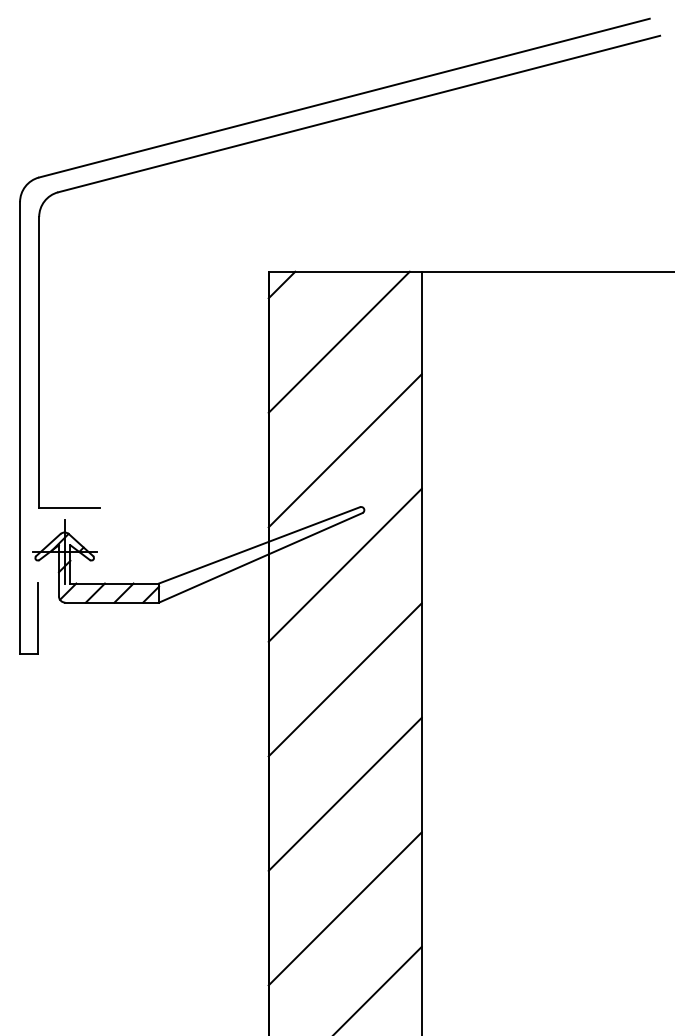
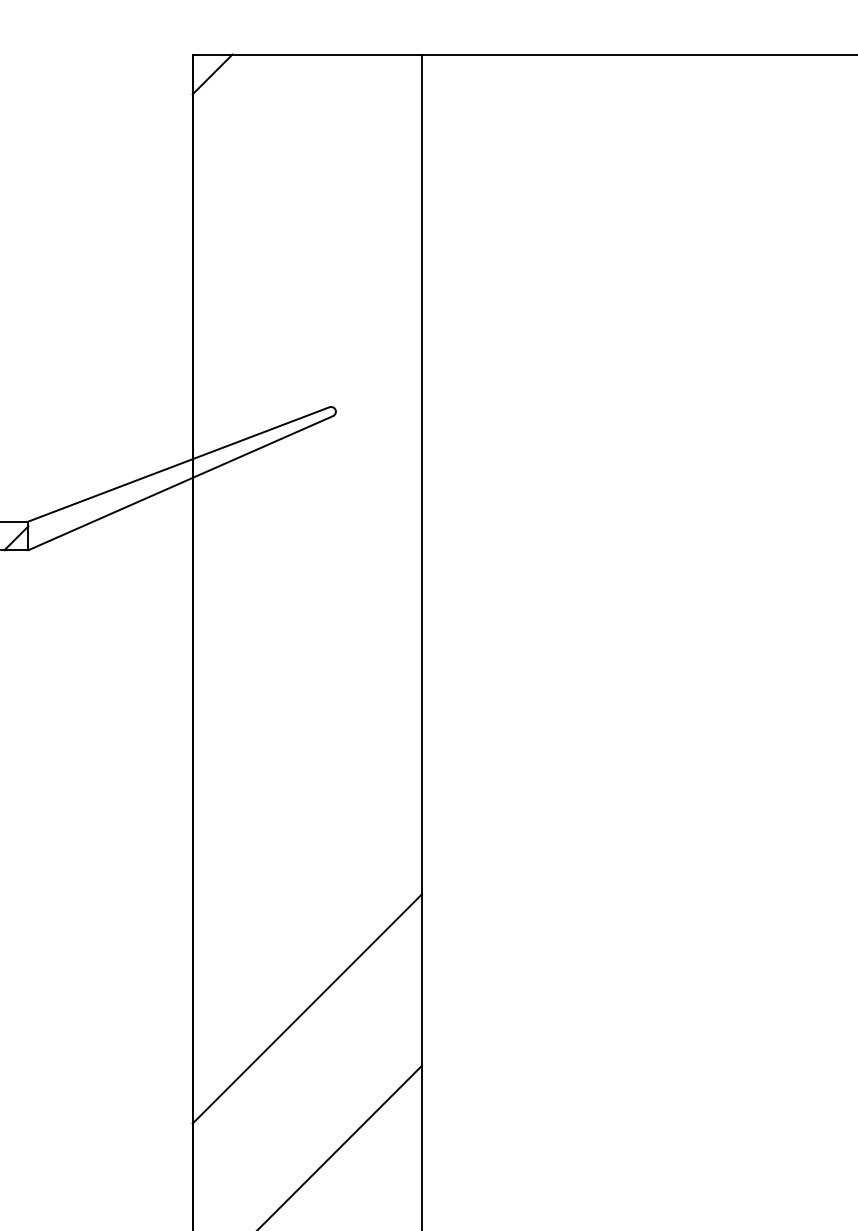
line: (338, 341) -> (297, 159), removed
line: (344, 450) -> (306, 322), removed
line: (344, 564) -> (306, 493), removed
line: (344, 679) -> (306, 665), removed
line: (344, 793) -> (306, 836), removed

